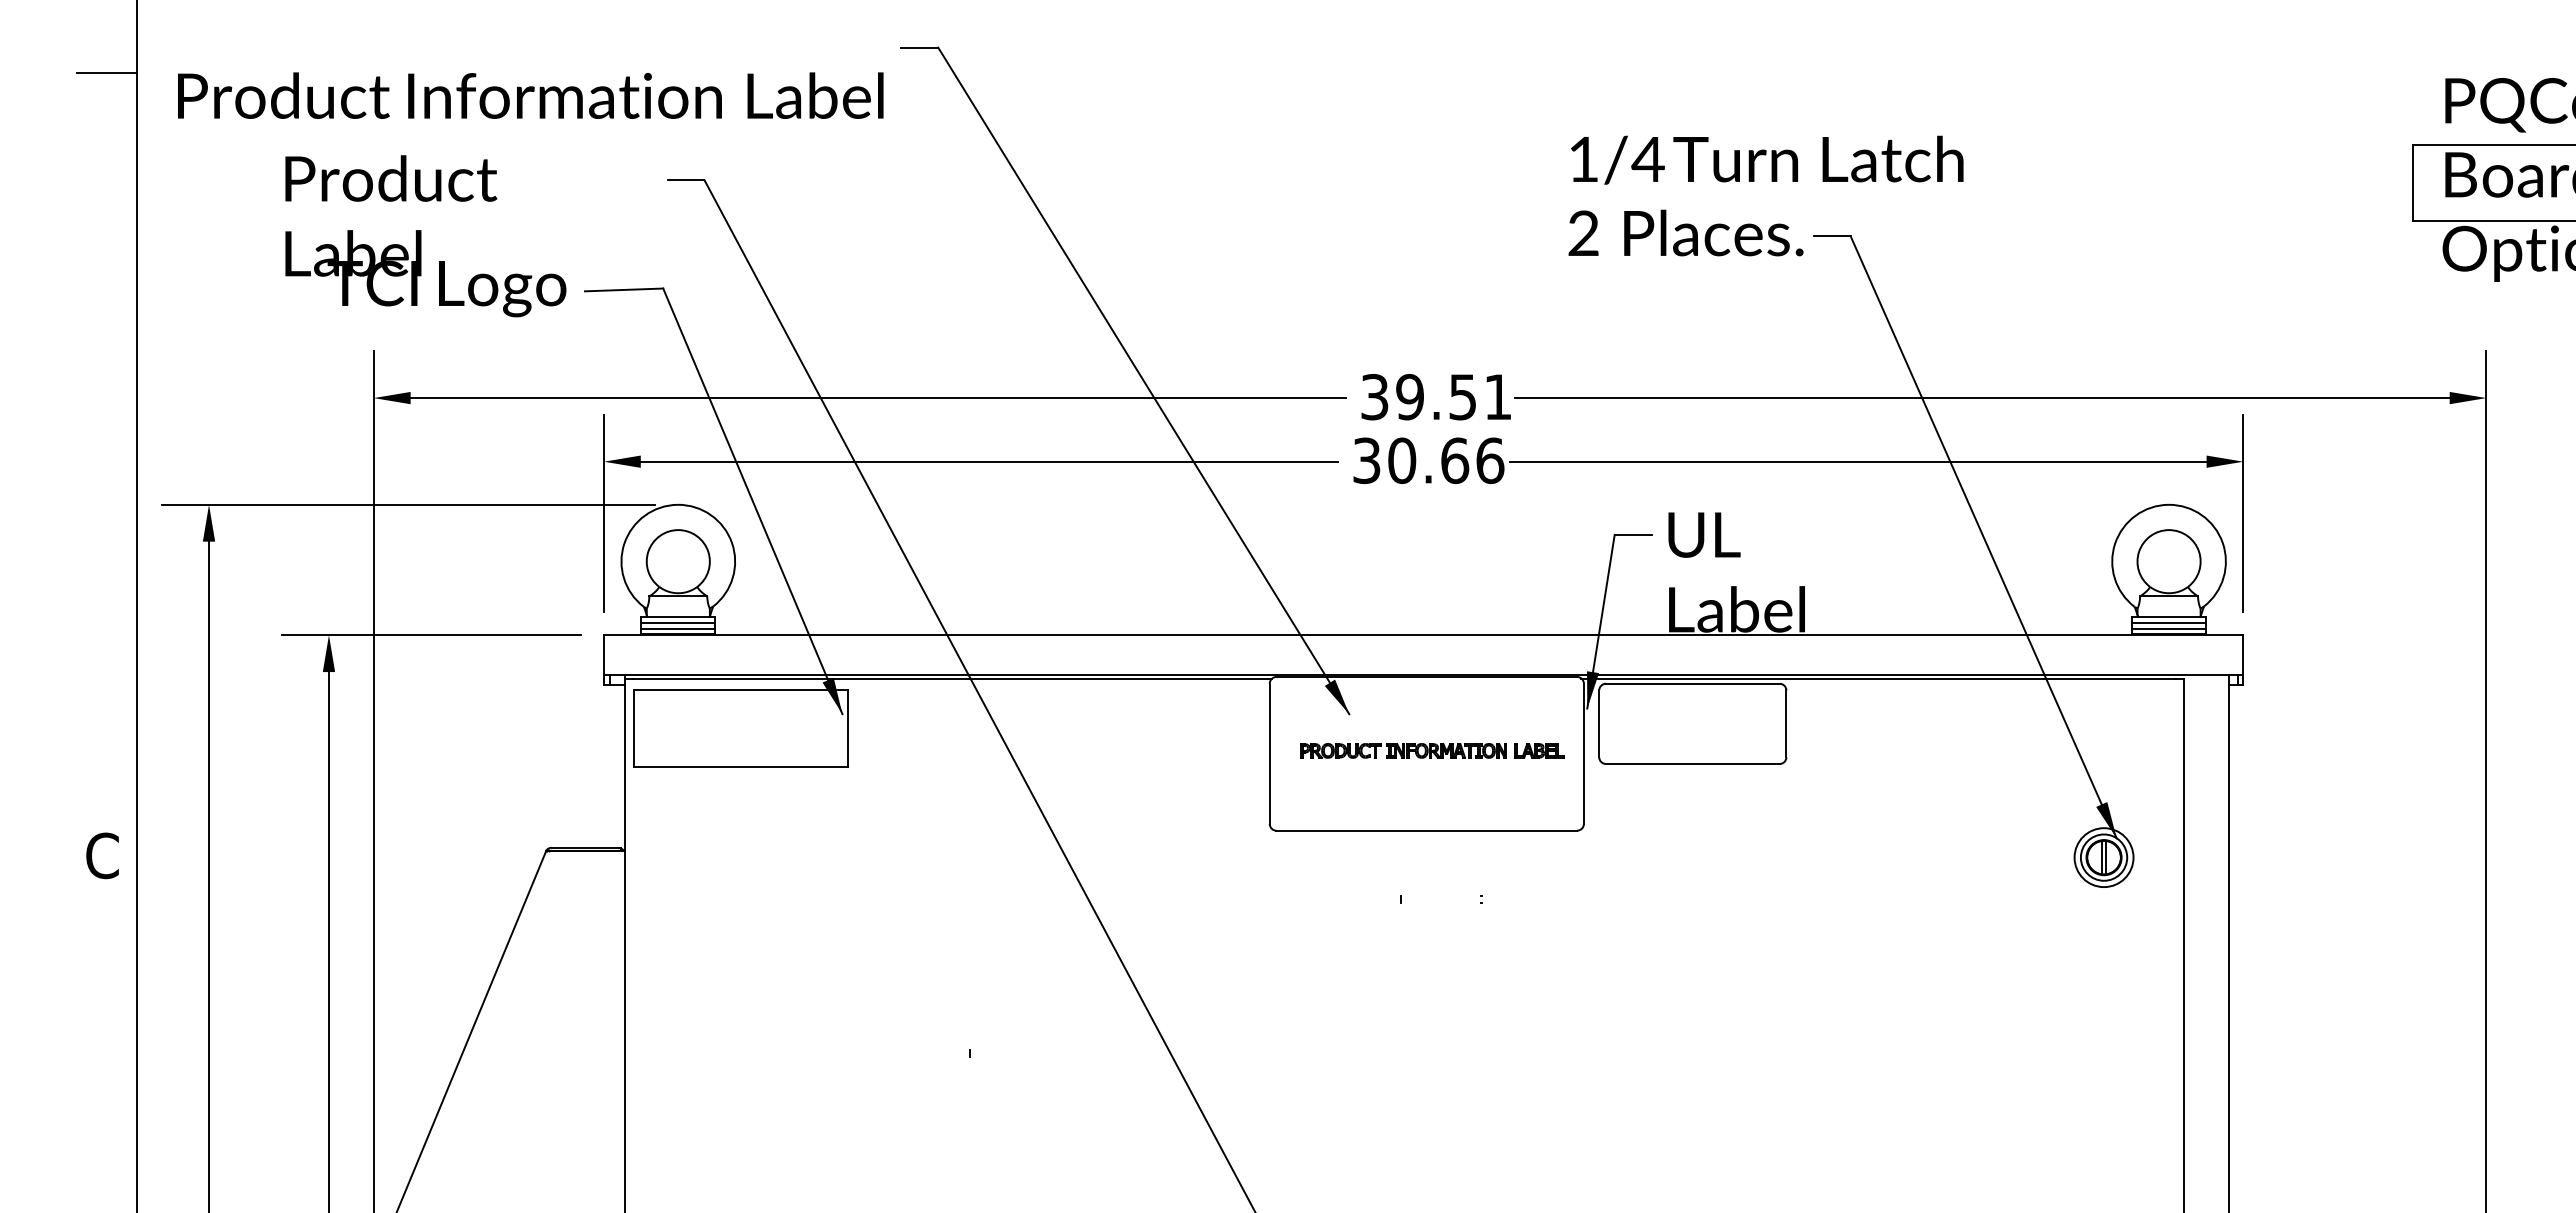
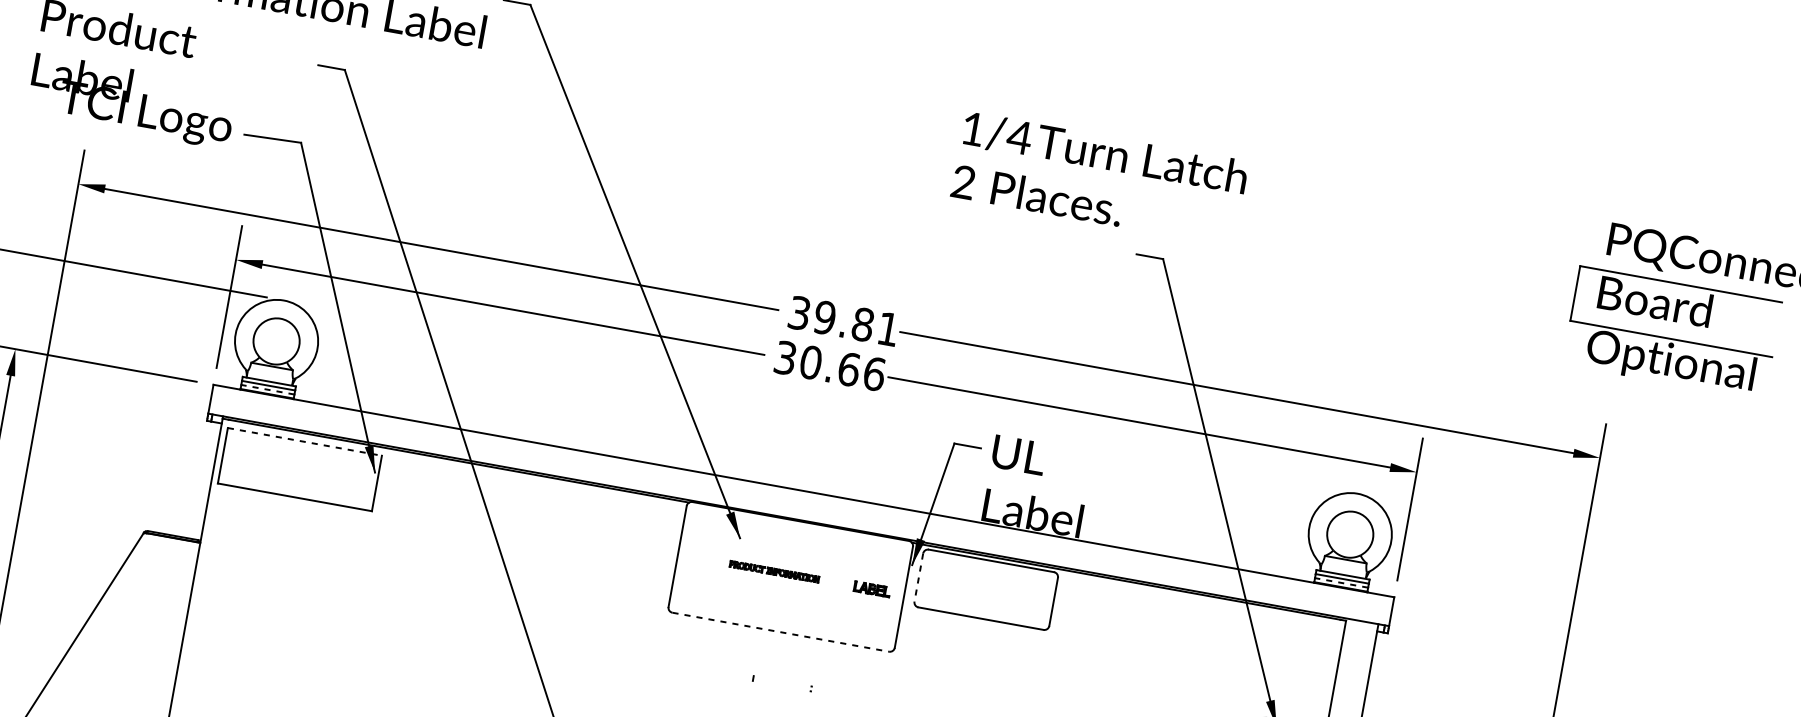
text: (1765, 195) -> (1099, 178), moved
text: (1462, 397) -> (862, 324), 39.51 -> 39.81
line: (678, 628) -> (268, 389), solid -> dashed
line: (2169, 628) -> (1341, 582), solid -> dashed
line: (740, 689) -> (304, 441), solid -> dashed
line: (1599, 724) -> (918, 578), solid -> dashed
part: (1403, 750) -> (774, 571), size x0.6
line: (1427, 830) -> (781, 632), solid -> dashed

